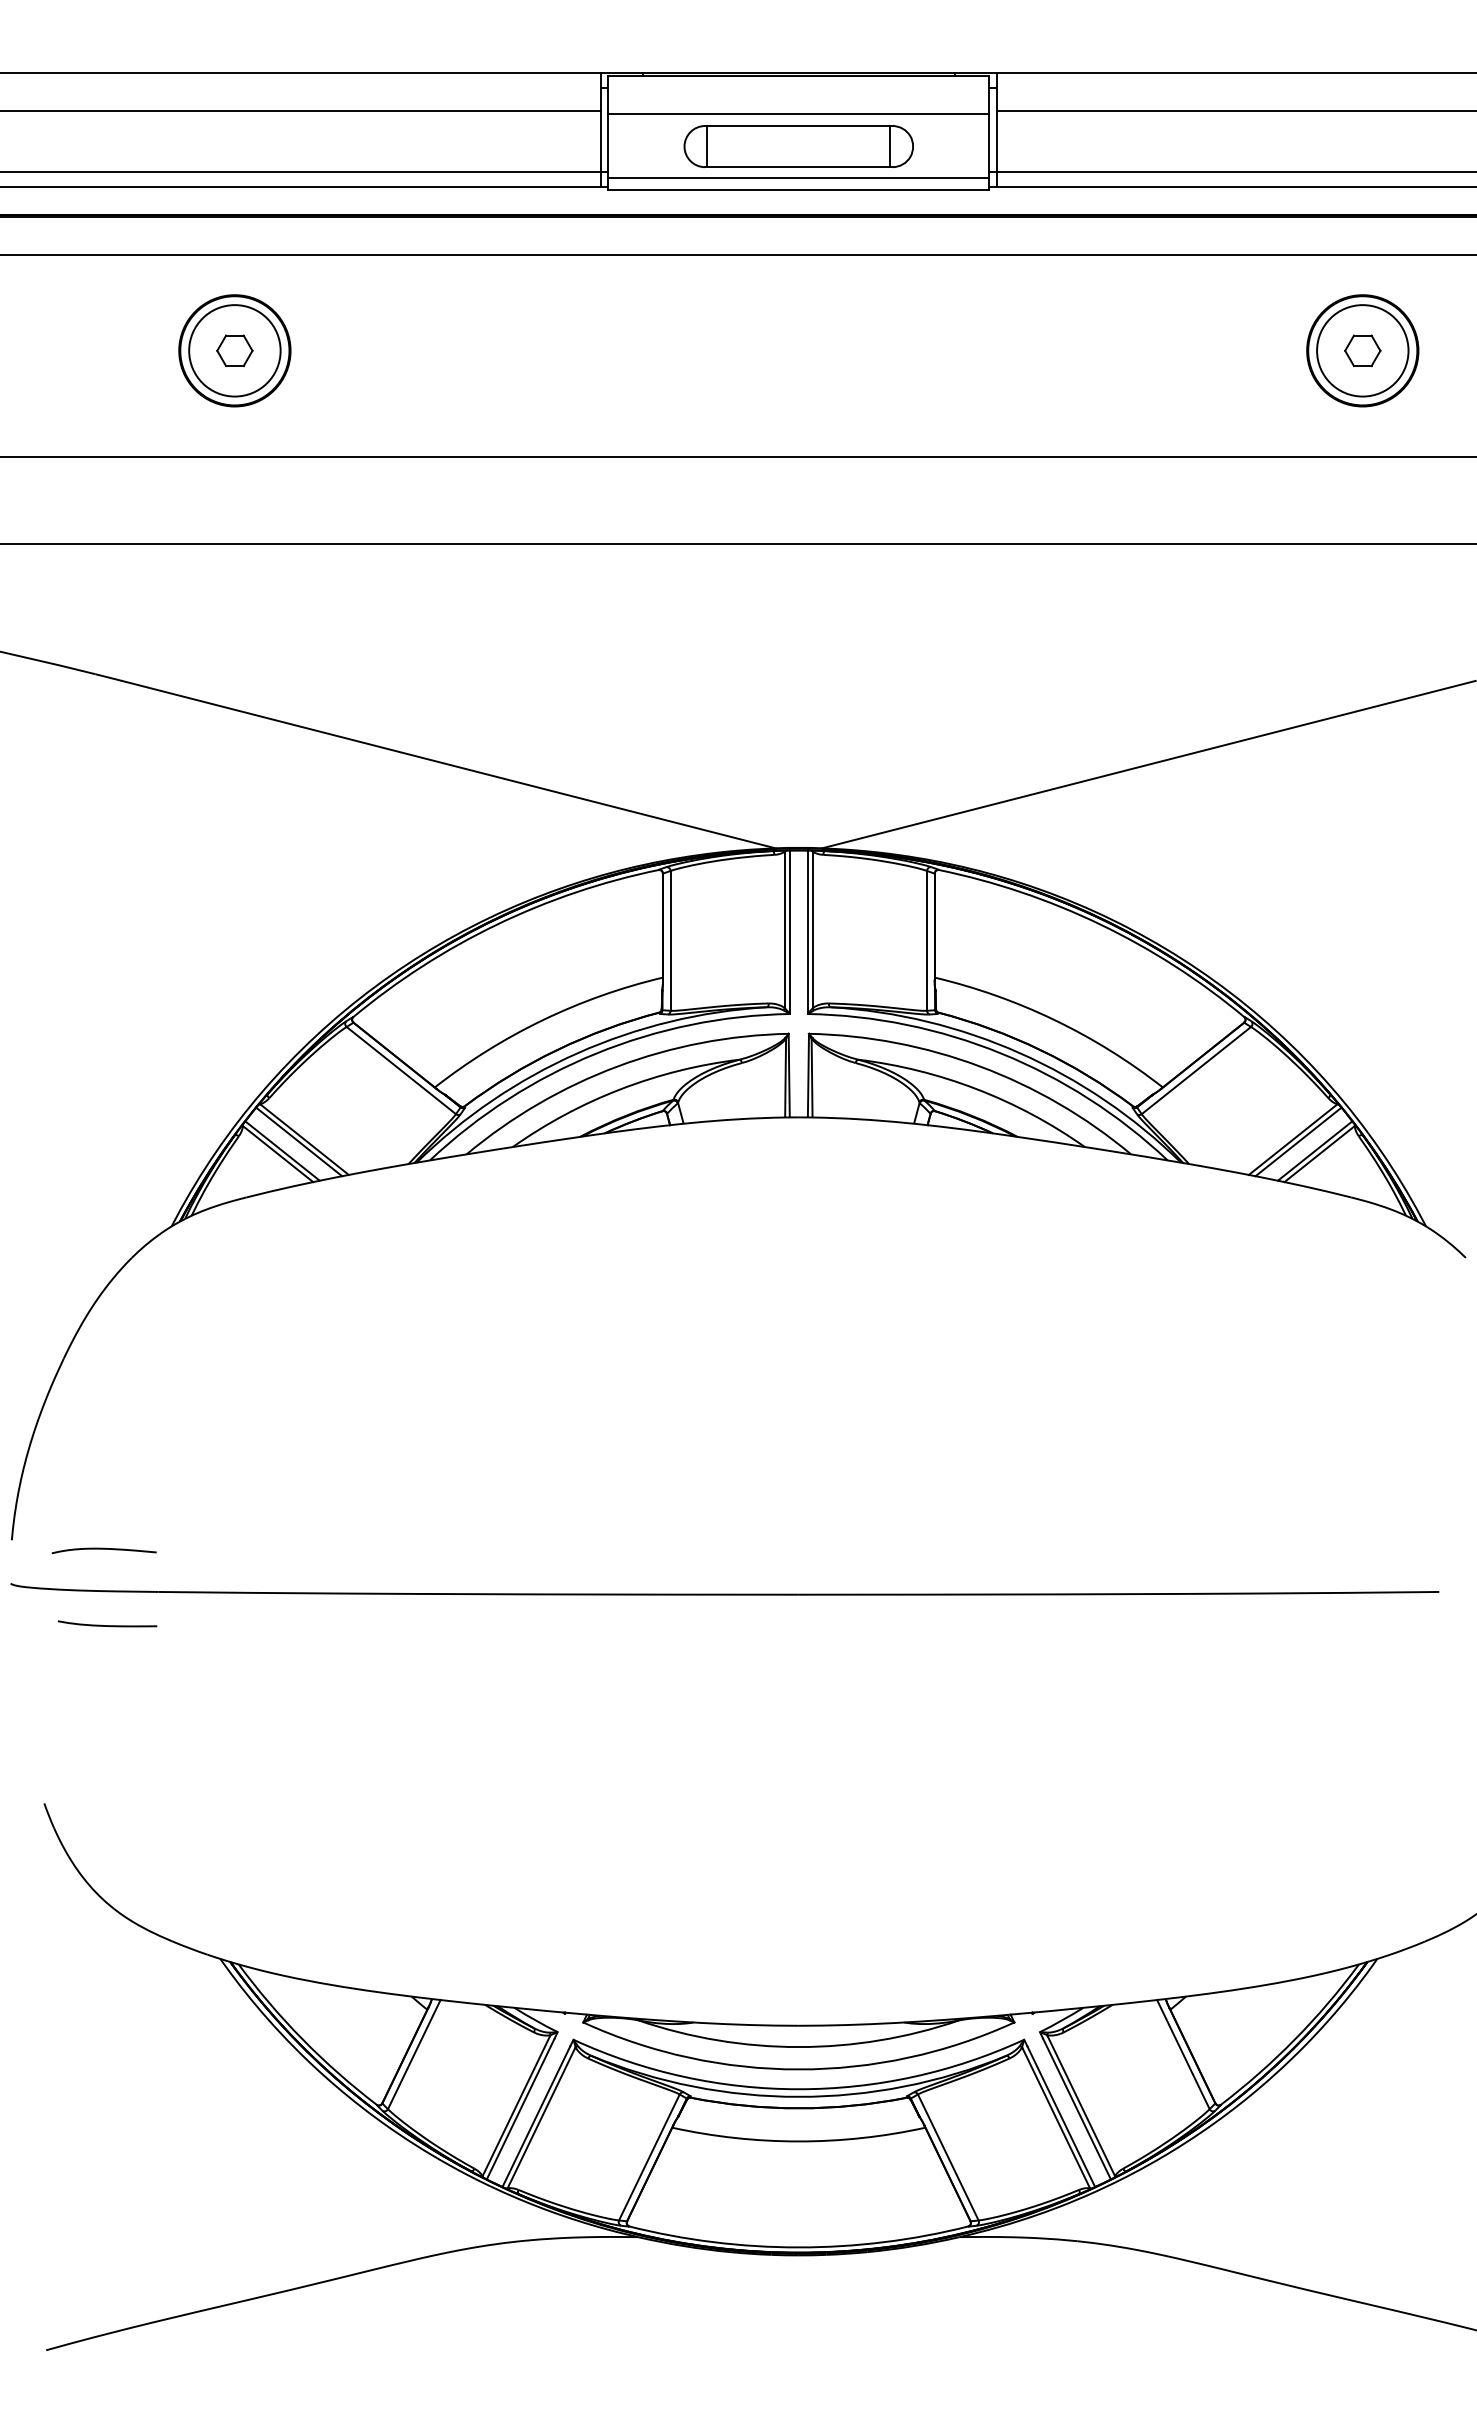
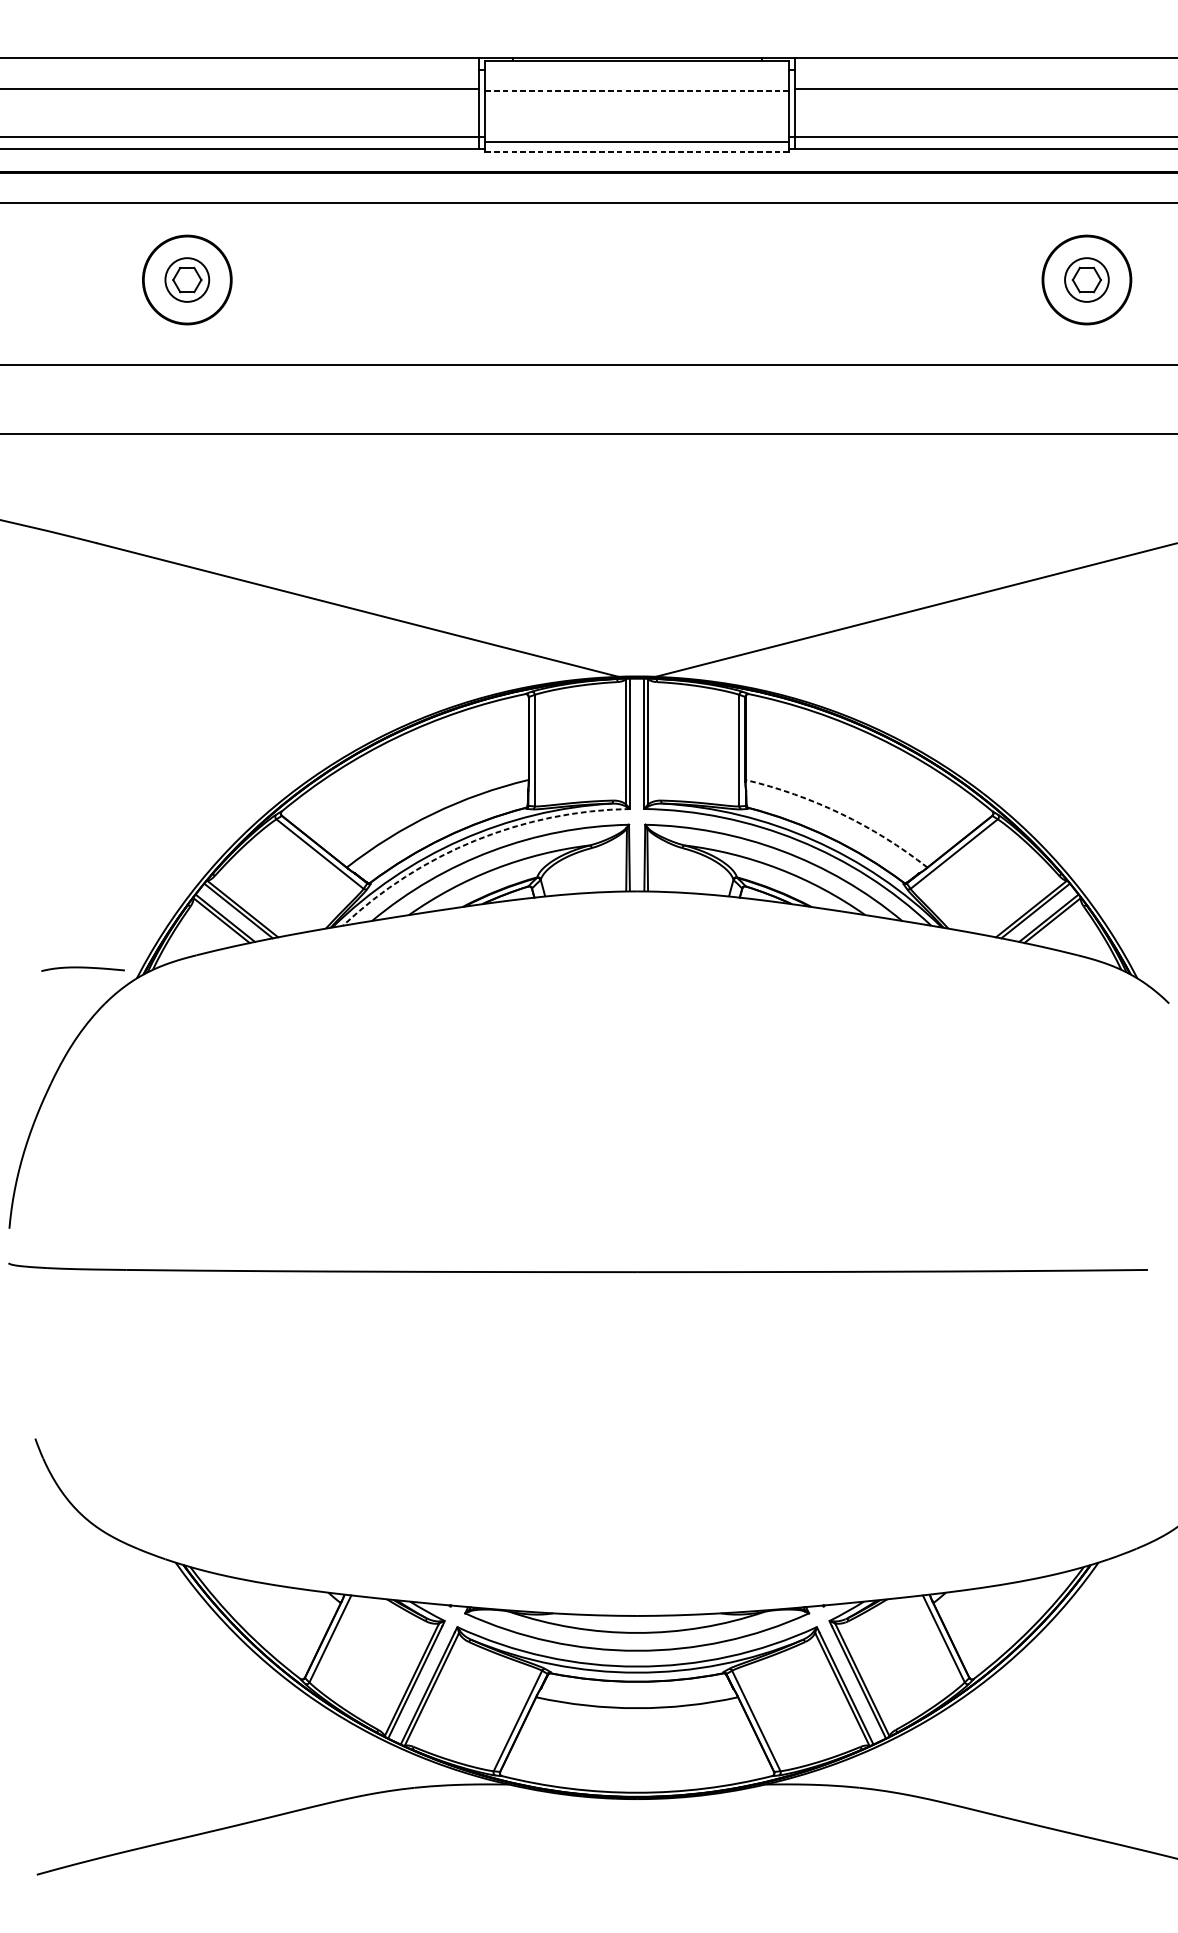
line: (798, 113) -> (636, 90), solid -> dashed
part: (798, 146) -> (636, 117), removed
line: (798, 190) -> (636, 152), solid -> dashed
circle: (234, 350) -> (187, 279), size x0.6
circle: (1362, 350) -> (1086, 279), size x0.6
arc: (1054, 1020) -> (841, 814), solid -> dashed
arc: (596, 1053) -> (475, 840), solid -> dashed
curve: (103, 1549) -> (82, 968), moved
curve: (107, 1625) -> (85, 1296), removed

